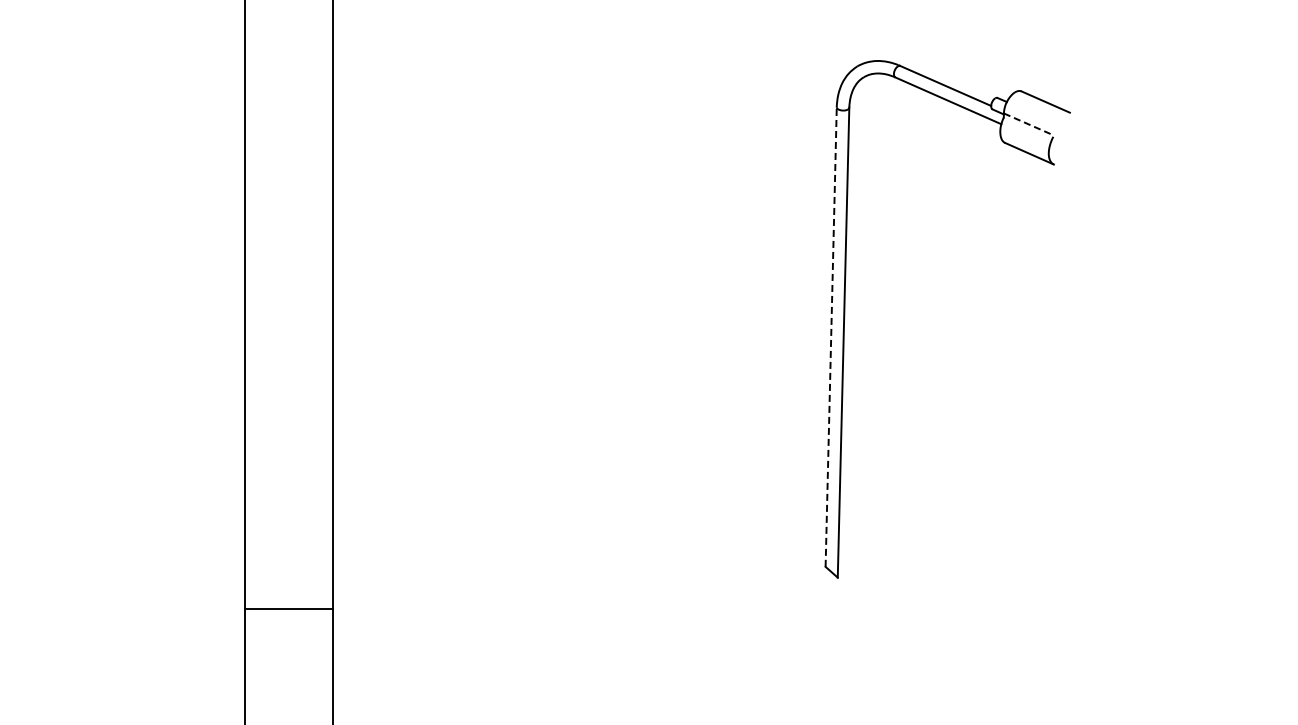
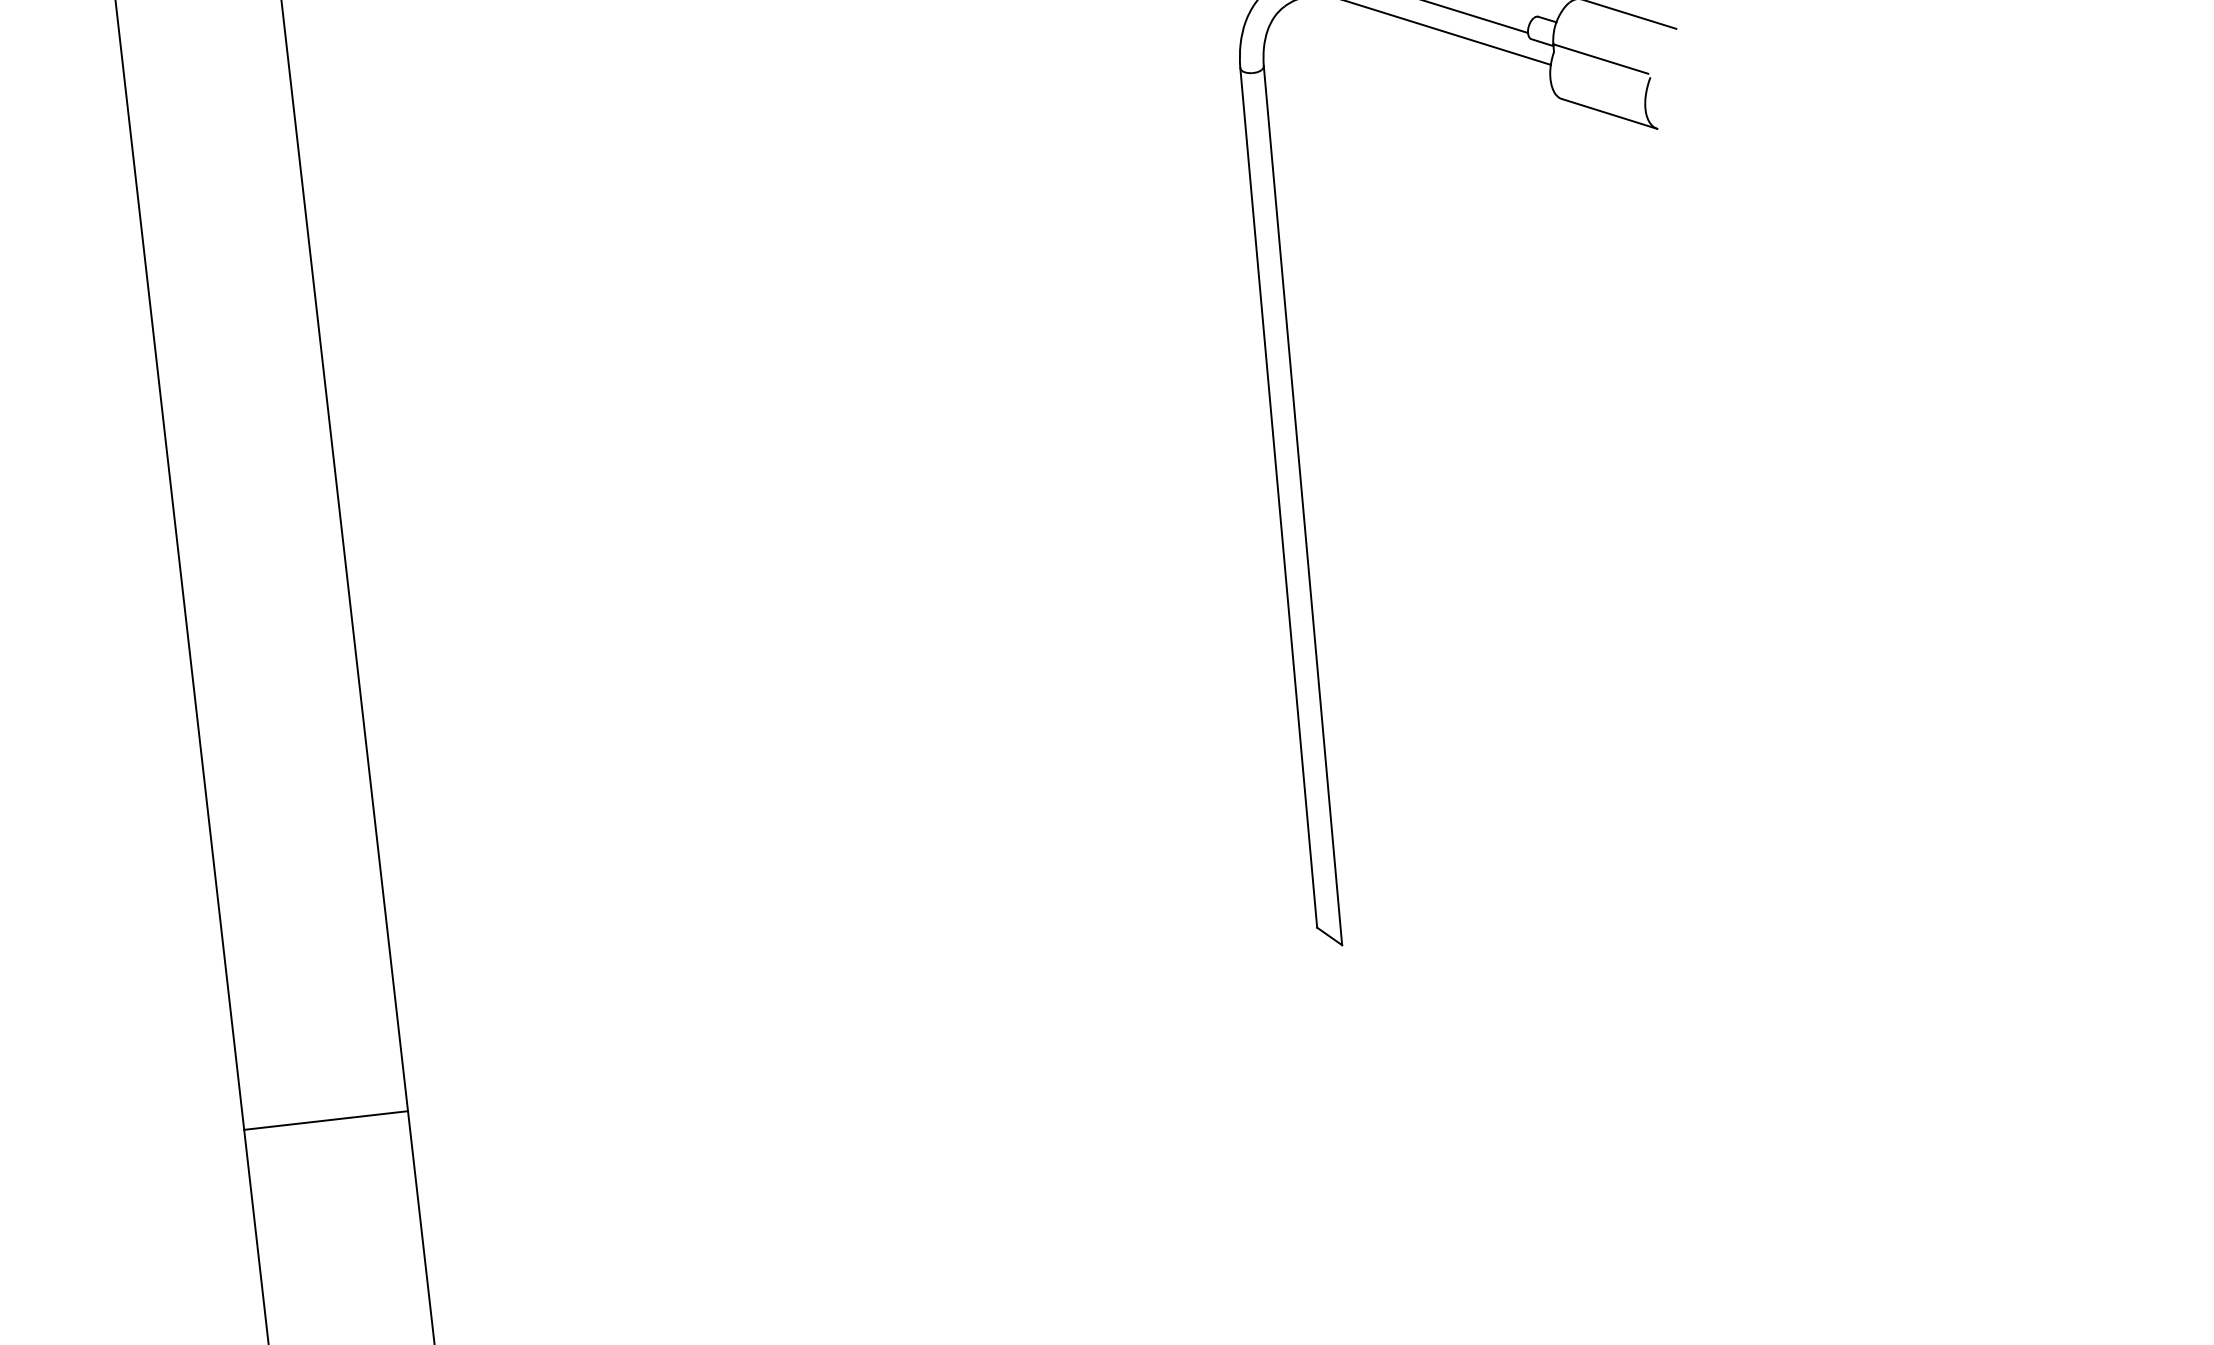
line: (1028, 124) -> (1601, 59), dashed -> solid
line: (831, 337) -> (1279, 498), dashed -> solid

